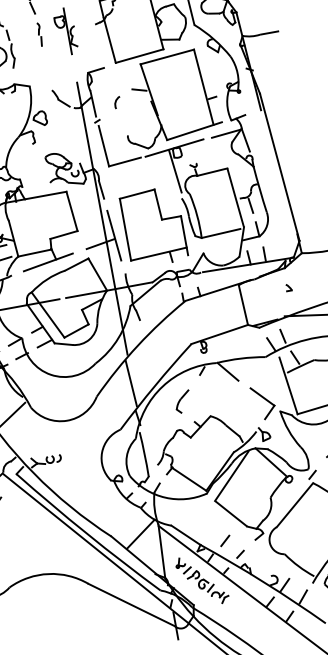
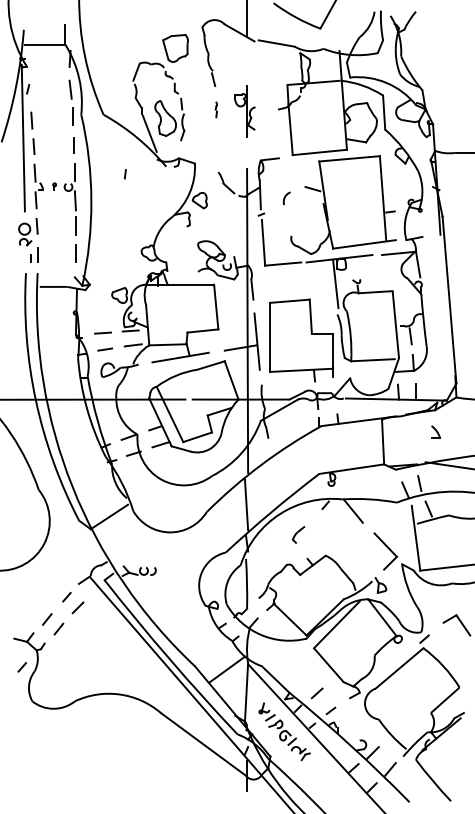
part: (40, 34) -> (216, 109), size x0.6
part: (288, 287) -> (435, 431), size x1.6
part: (182, 401) -> (298, 534), size x0.7

